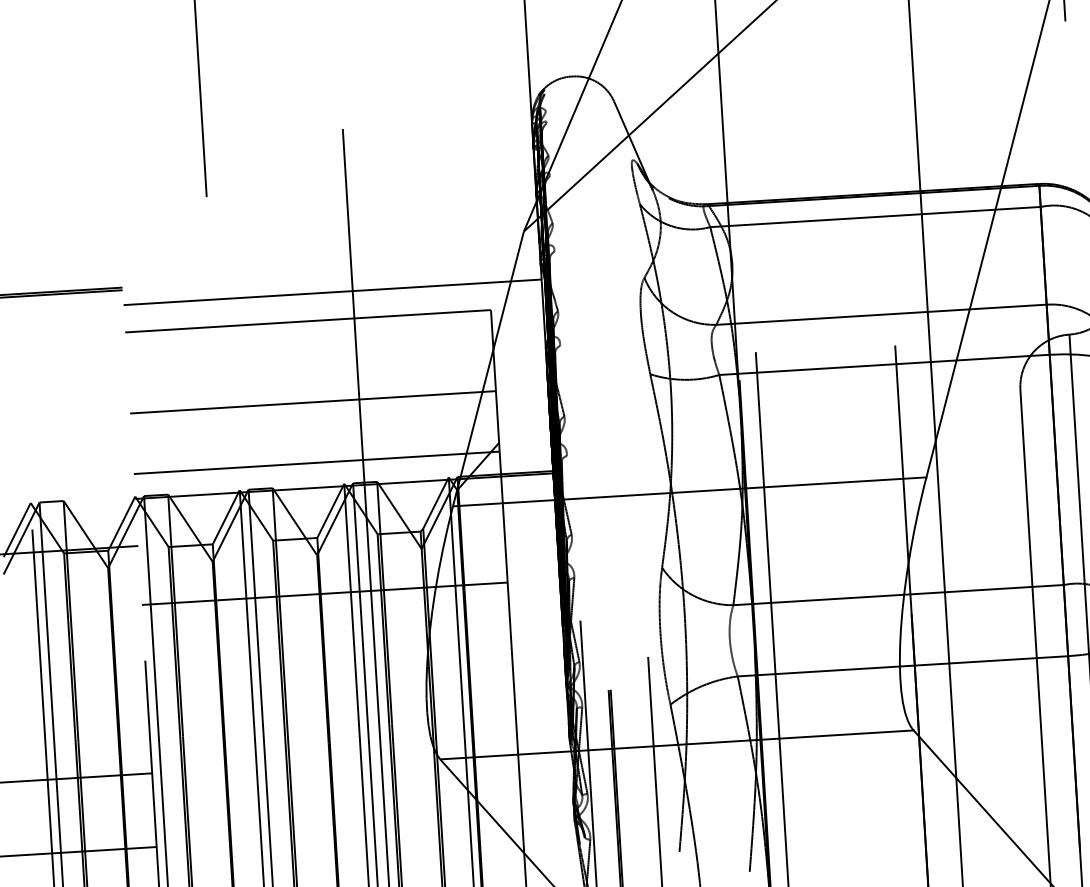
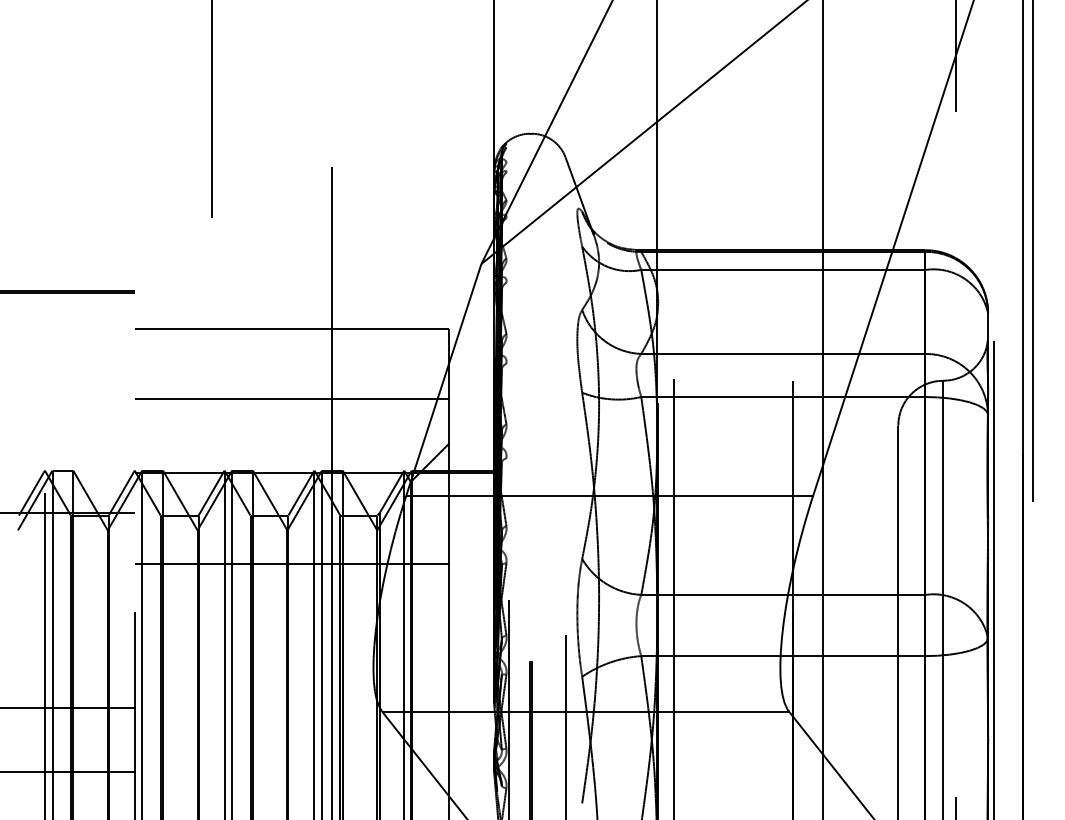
line: (332, 292) -> (314, 306), removed
line: (316, 463) -> (291, 451), removed

